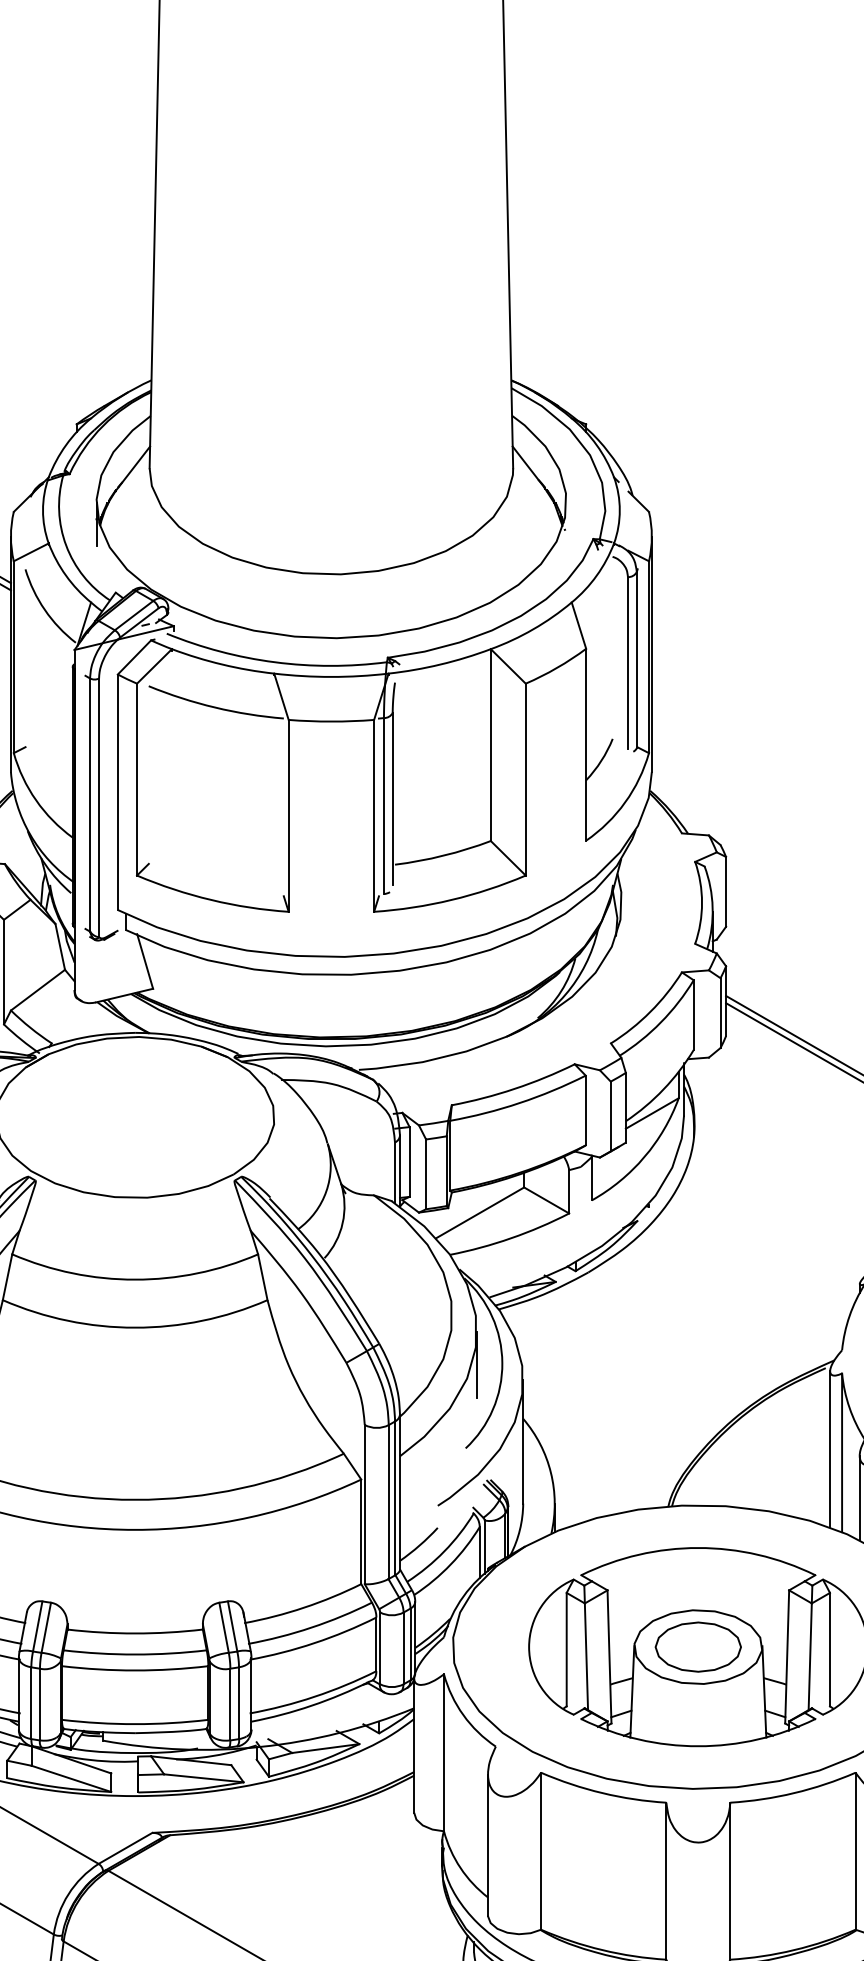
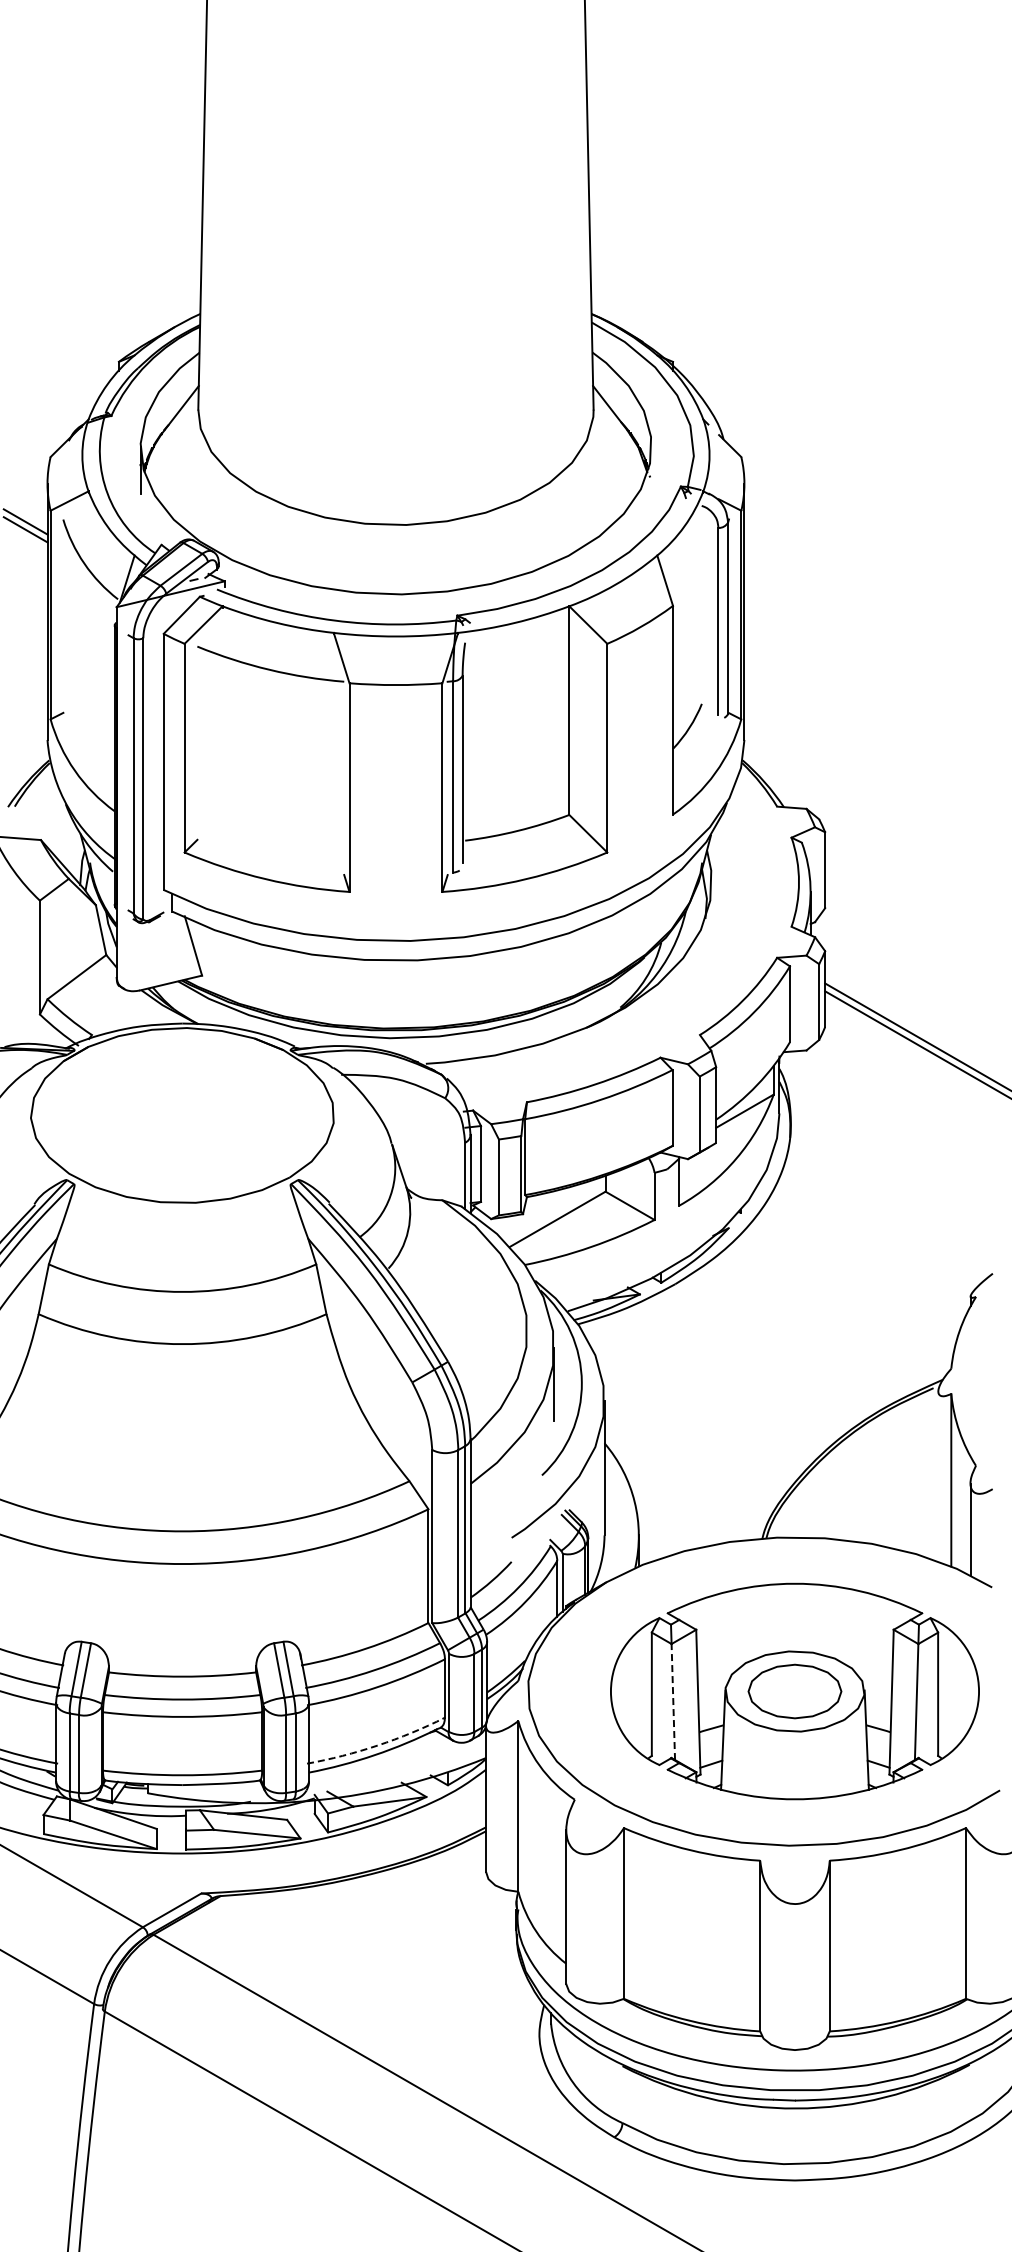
line: (830, 1449) -> (938, 1476), removed
line: (586, 1656) -> (673, 1701), solid -> dashed
arc: (314, 1696) -> (377, 1745), solid -> dashed

